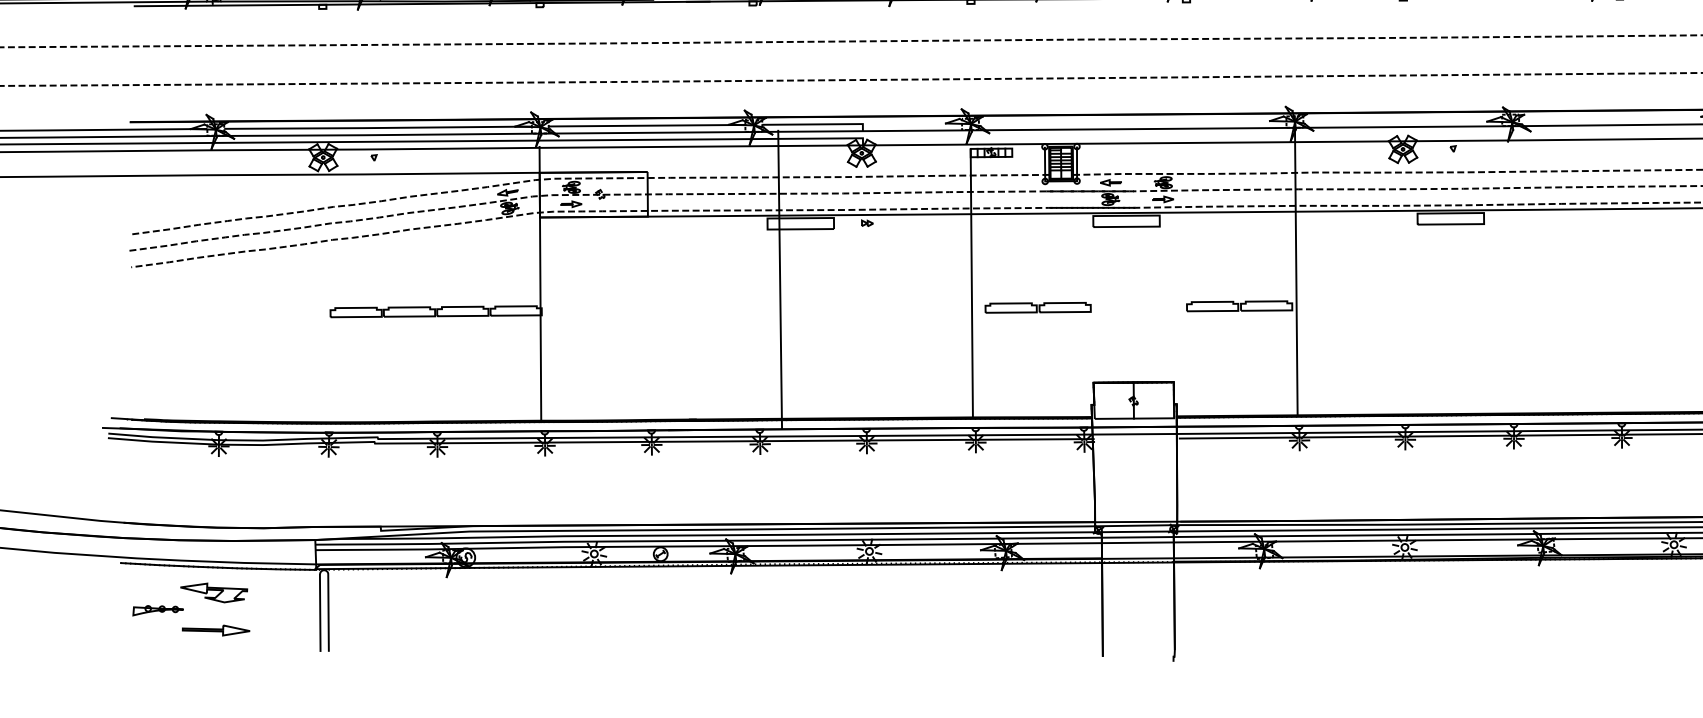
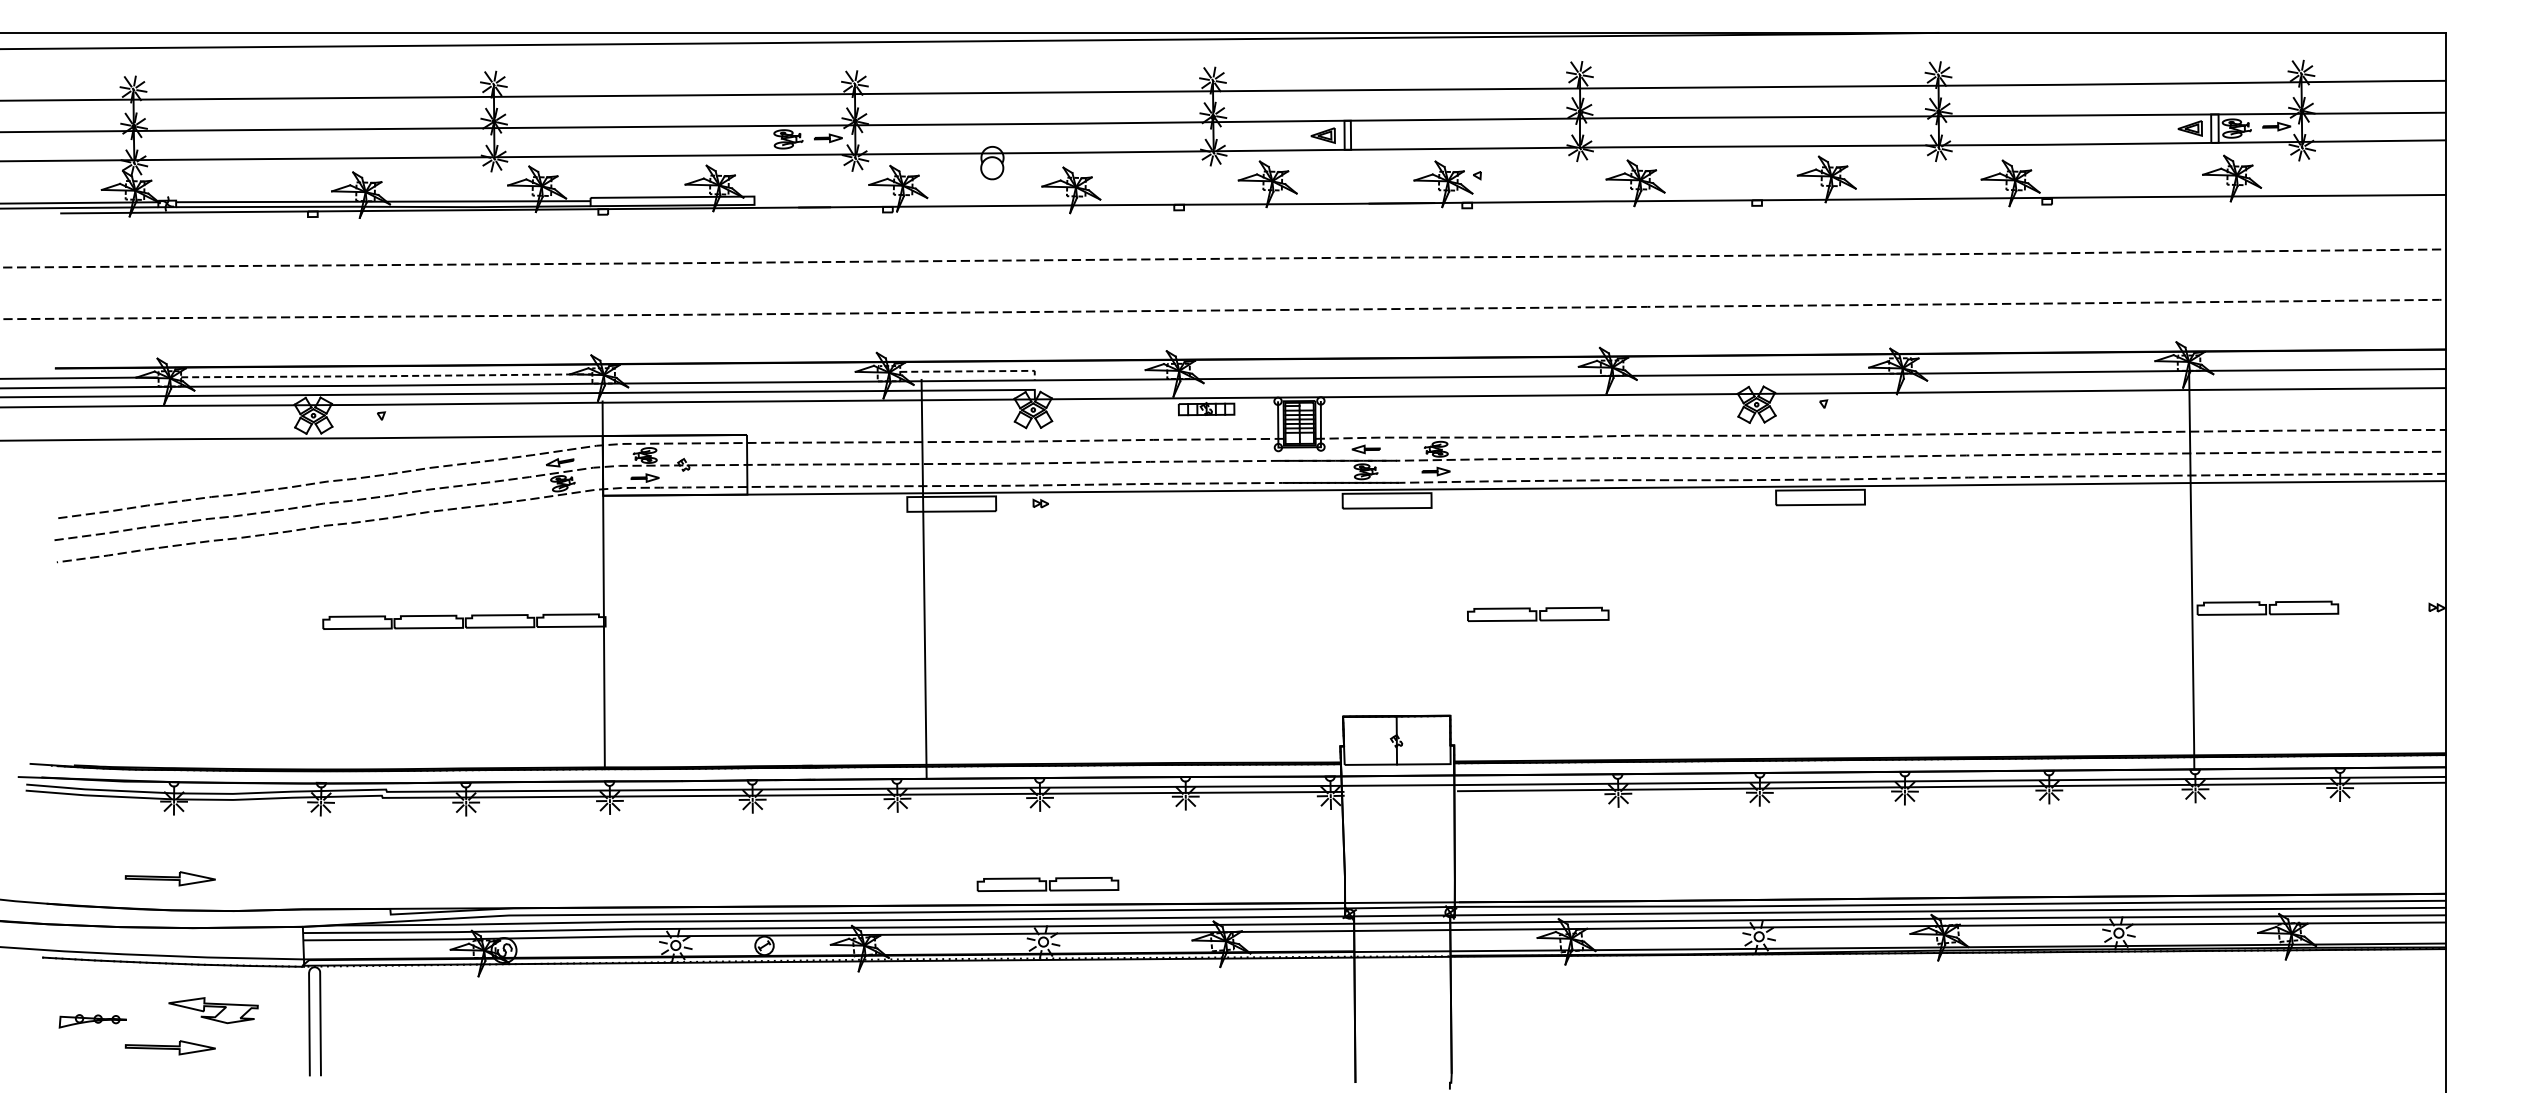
line: (816, 124) -> (972, 371), solid -> dashed
line: (646, 126) -> (745, 373), removed
line: (378, 128) -> (387, 376), solid -> dashed
line: (1295, 265) -> (1613, 560), removed
line: (971, 283) -> (1179, 583), removed
part: (1037, 307) -> (1047, 884), moved
part: (215, 503) -> (169, 878), added
part: (214, 592) -> (213, 1010), moved

